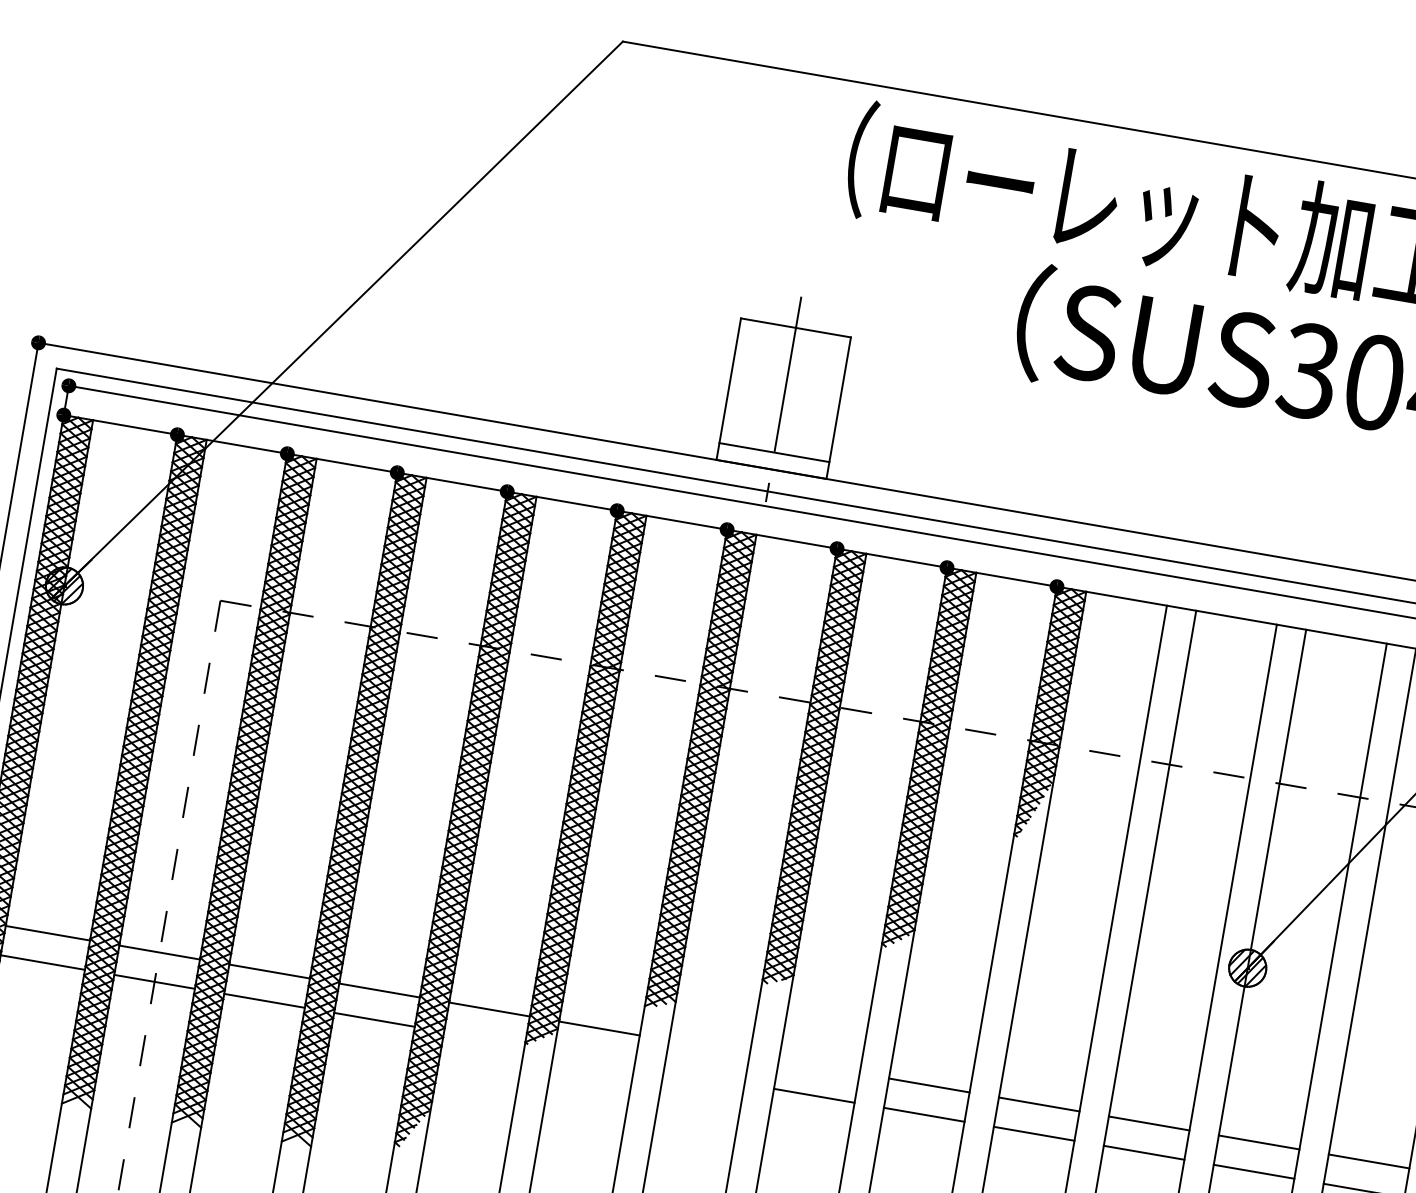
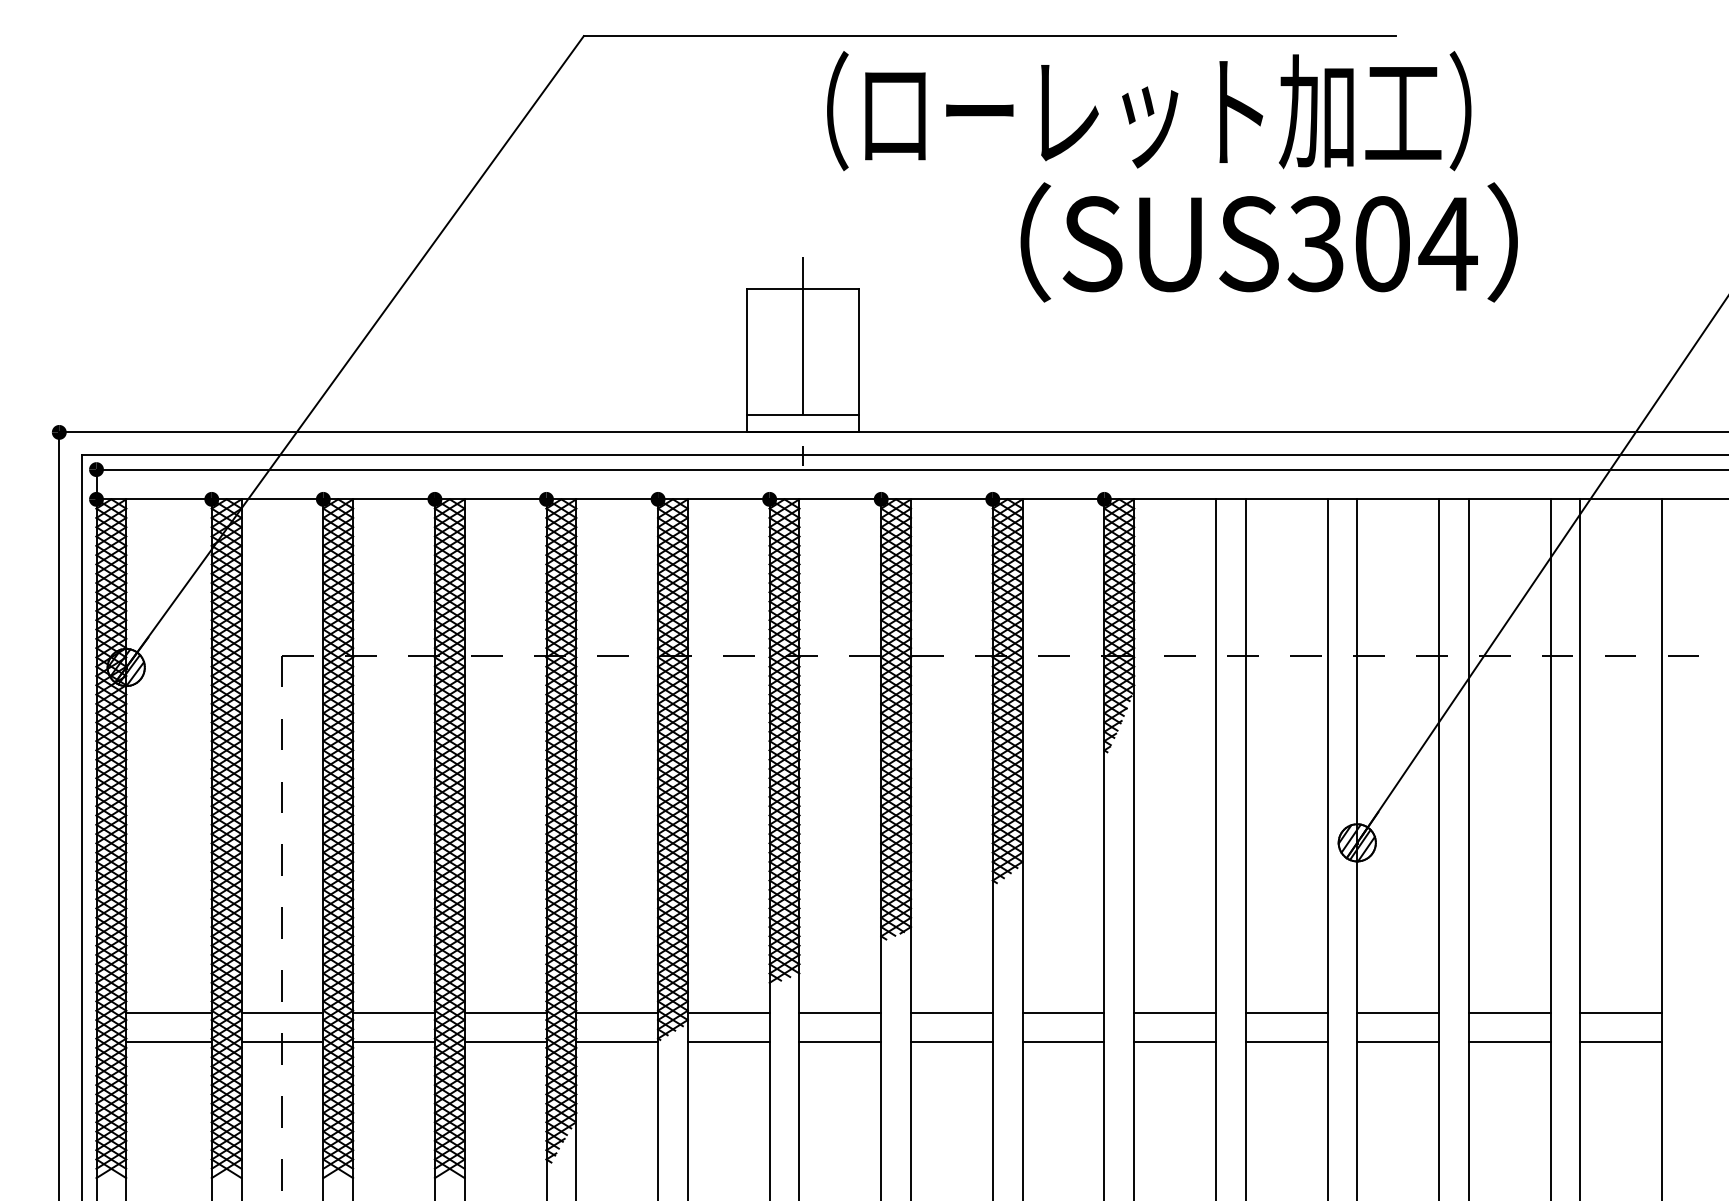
line: (484, 1039) -> (617, 1042), added
line: (709, 1047) -> (840, 1012), added
line: (594, 1057) -> (728, 1042), added
line: (818, 1066) -> (951, 1012), added
line: (704, 1076) -> (840, 1042), added

